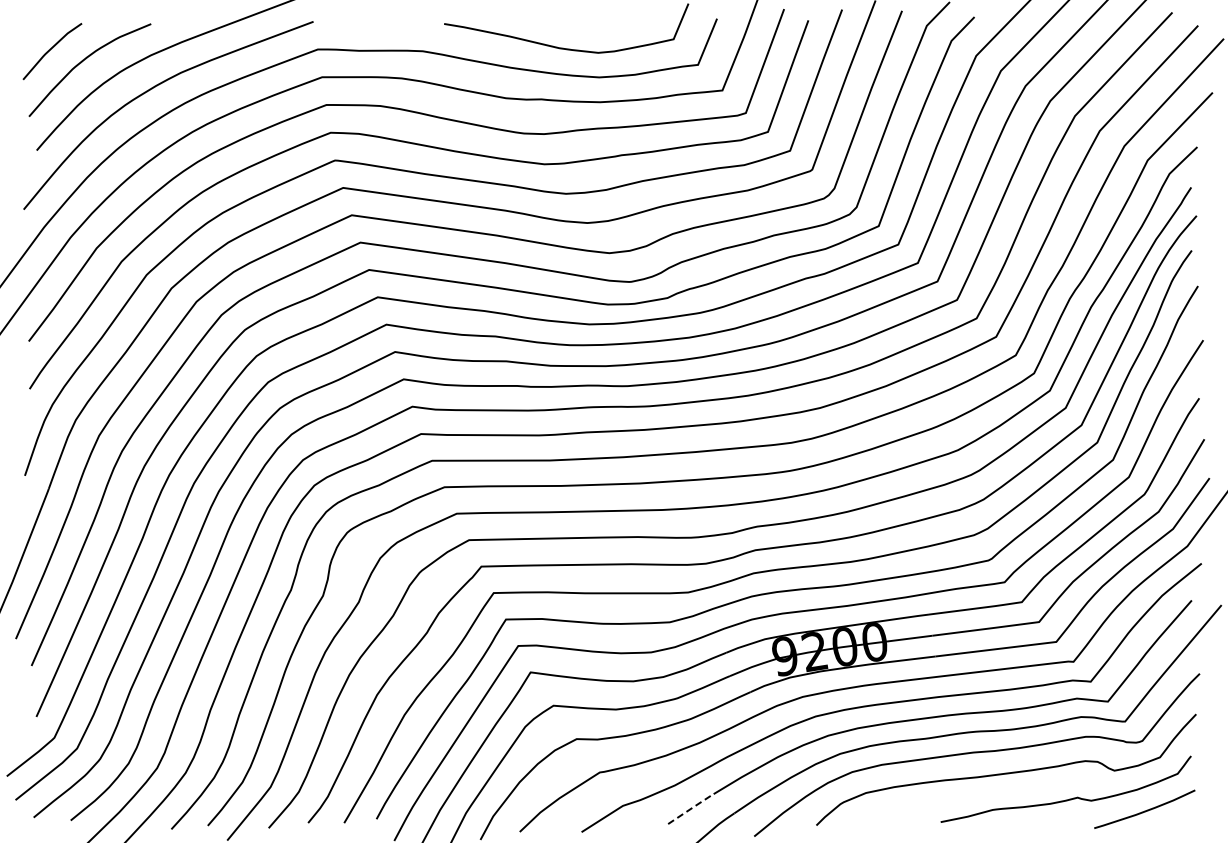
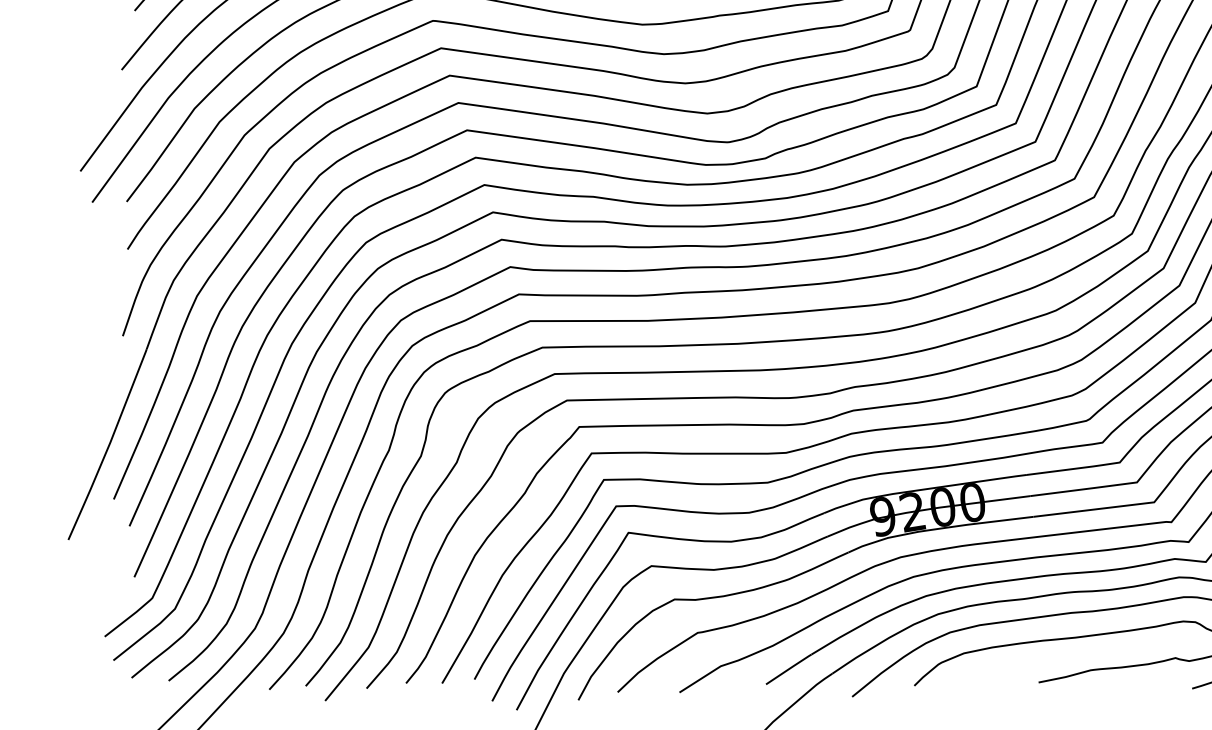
line: (692, 808) -> (790, 668), dashed -> solid

